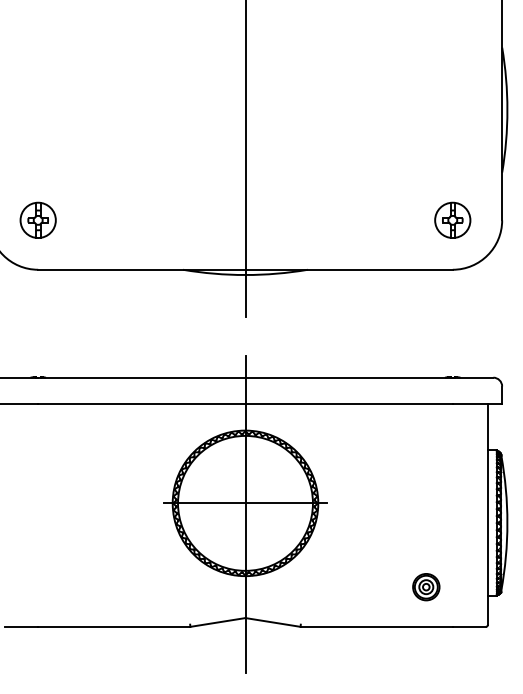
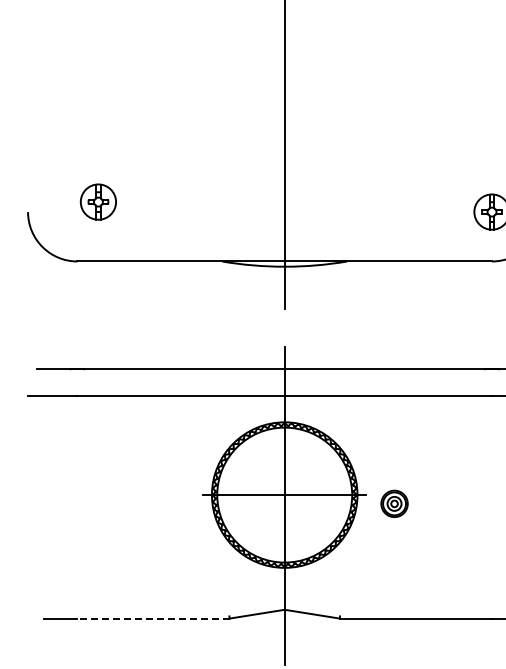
part: (37, 219) -> (97, 201), moved
part: (426, 587) -> (394, 504), moved
line: (113, 626) -> (152, 618), solid -> dashed

